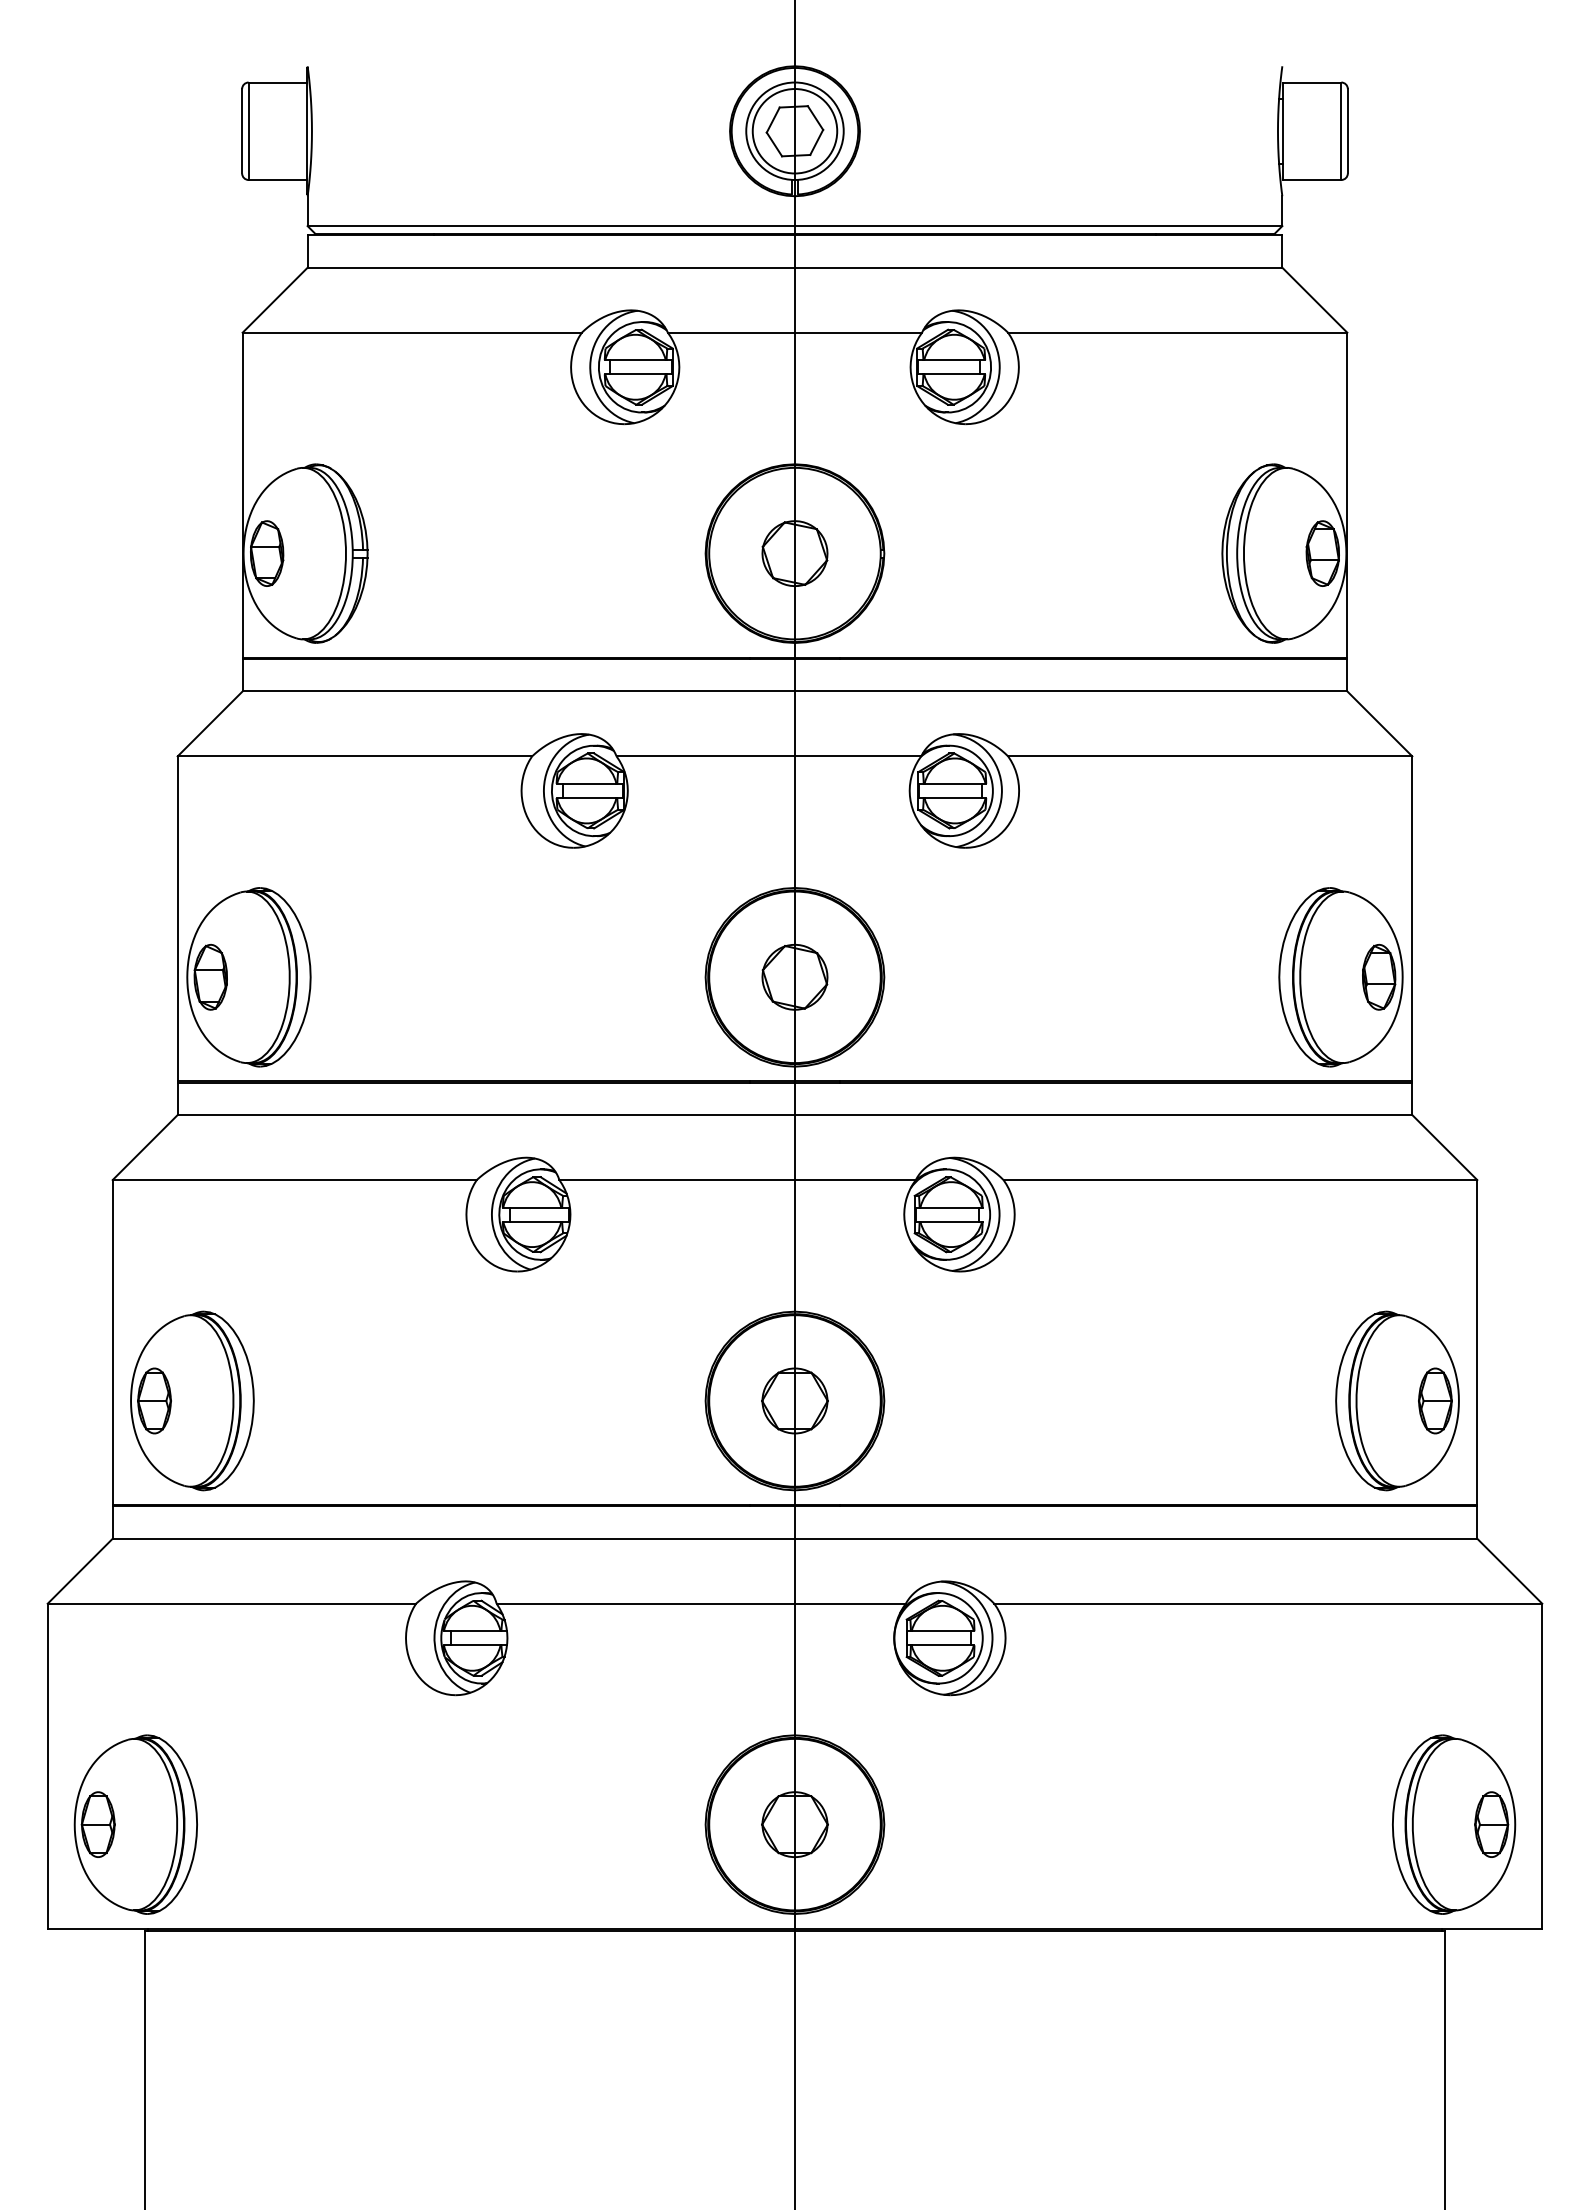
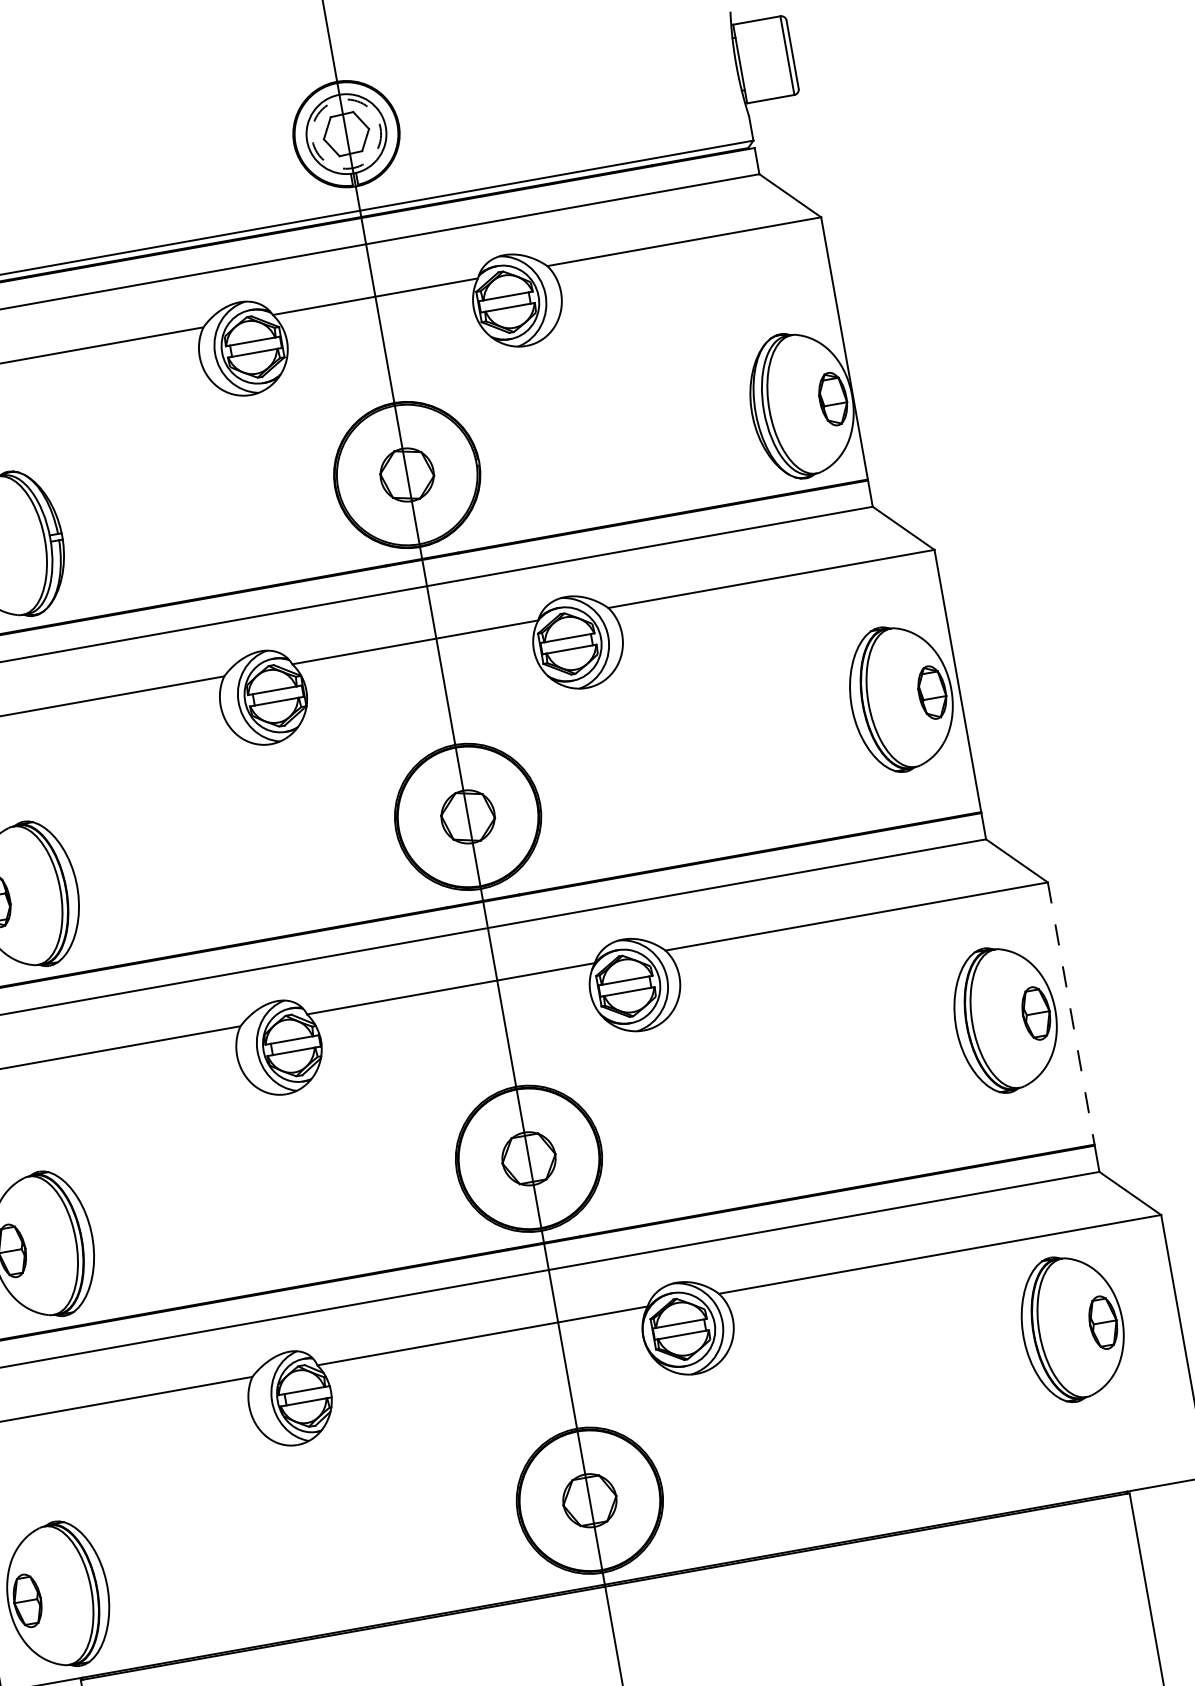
circle: (794, 131) -> (346, 134), solid -> dashed
part: (1340, 977) -> (901, 698), moved
line: (1477, 1343) -> (1071, 1014), solid -> dashed
part: (1397, 1400) -> (1005, 1018), moved
part: (1454, 1824) -> (1073, 1327), moved

